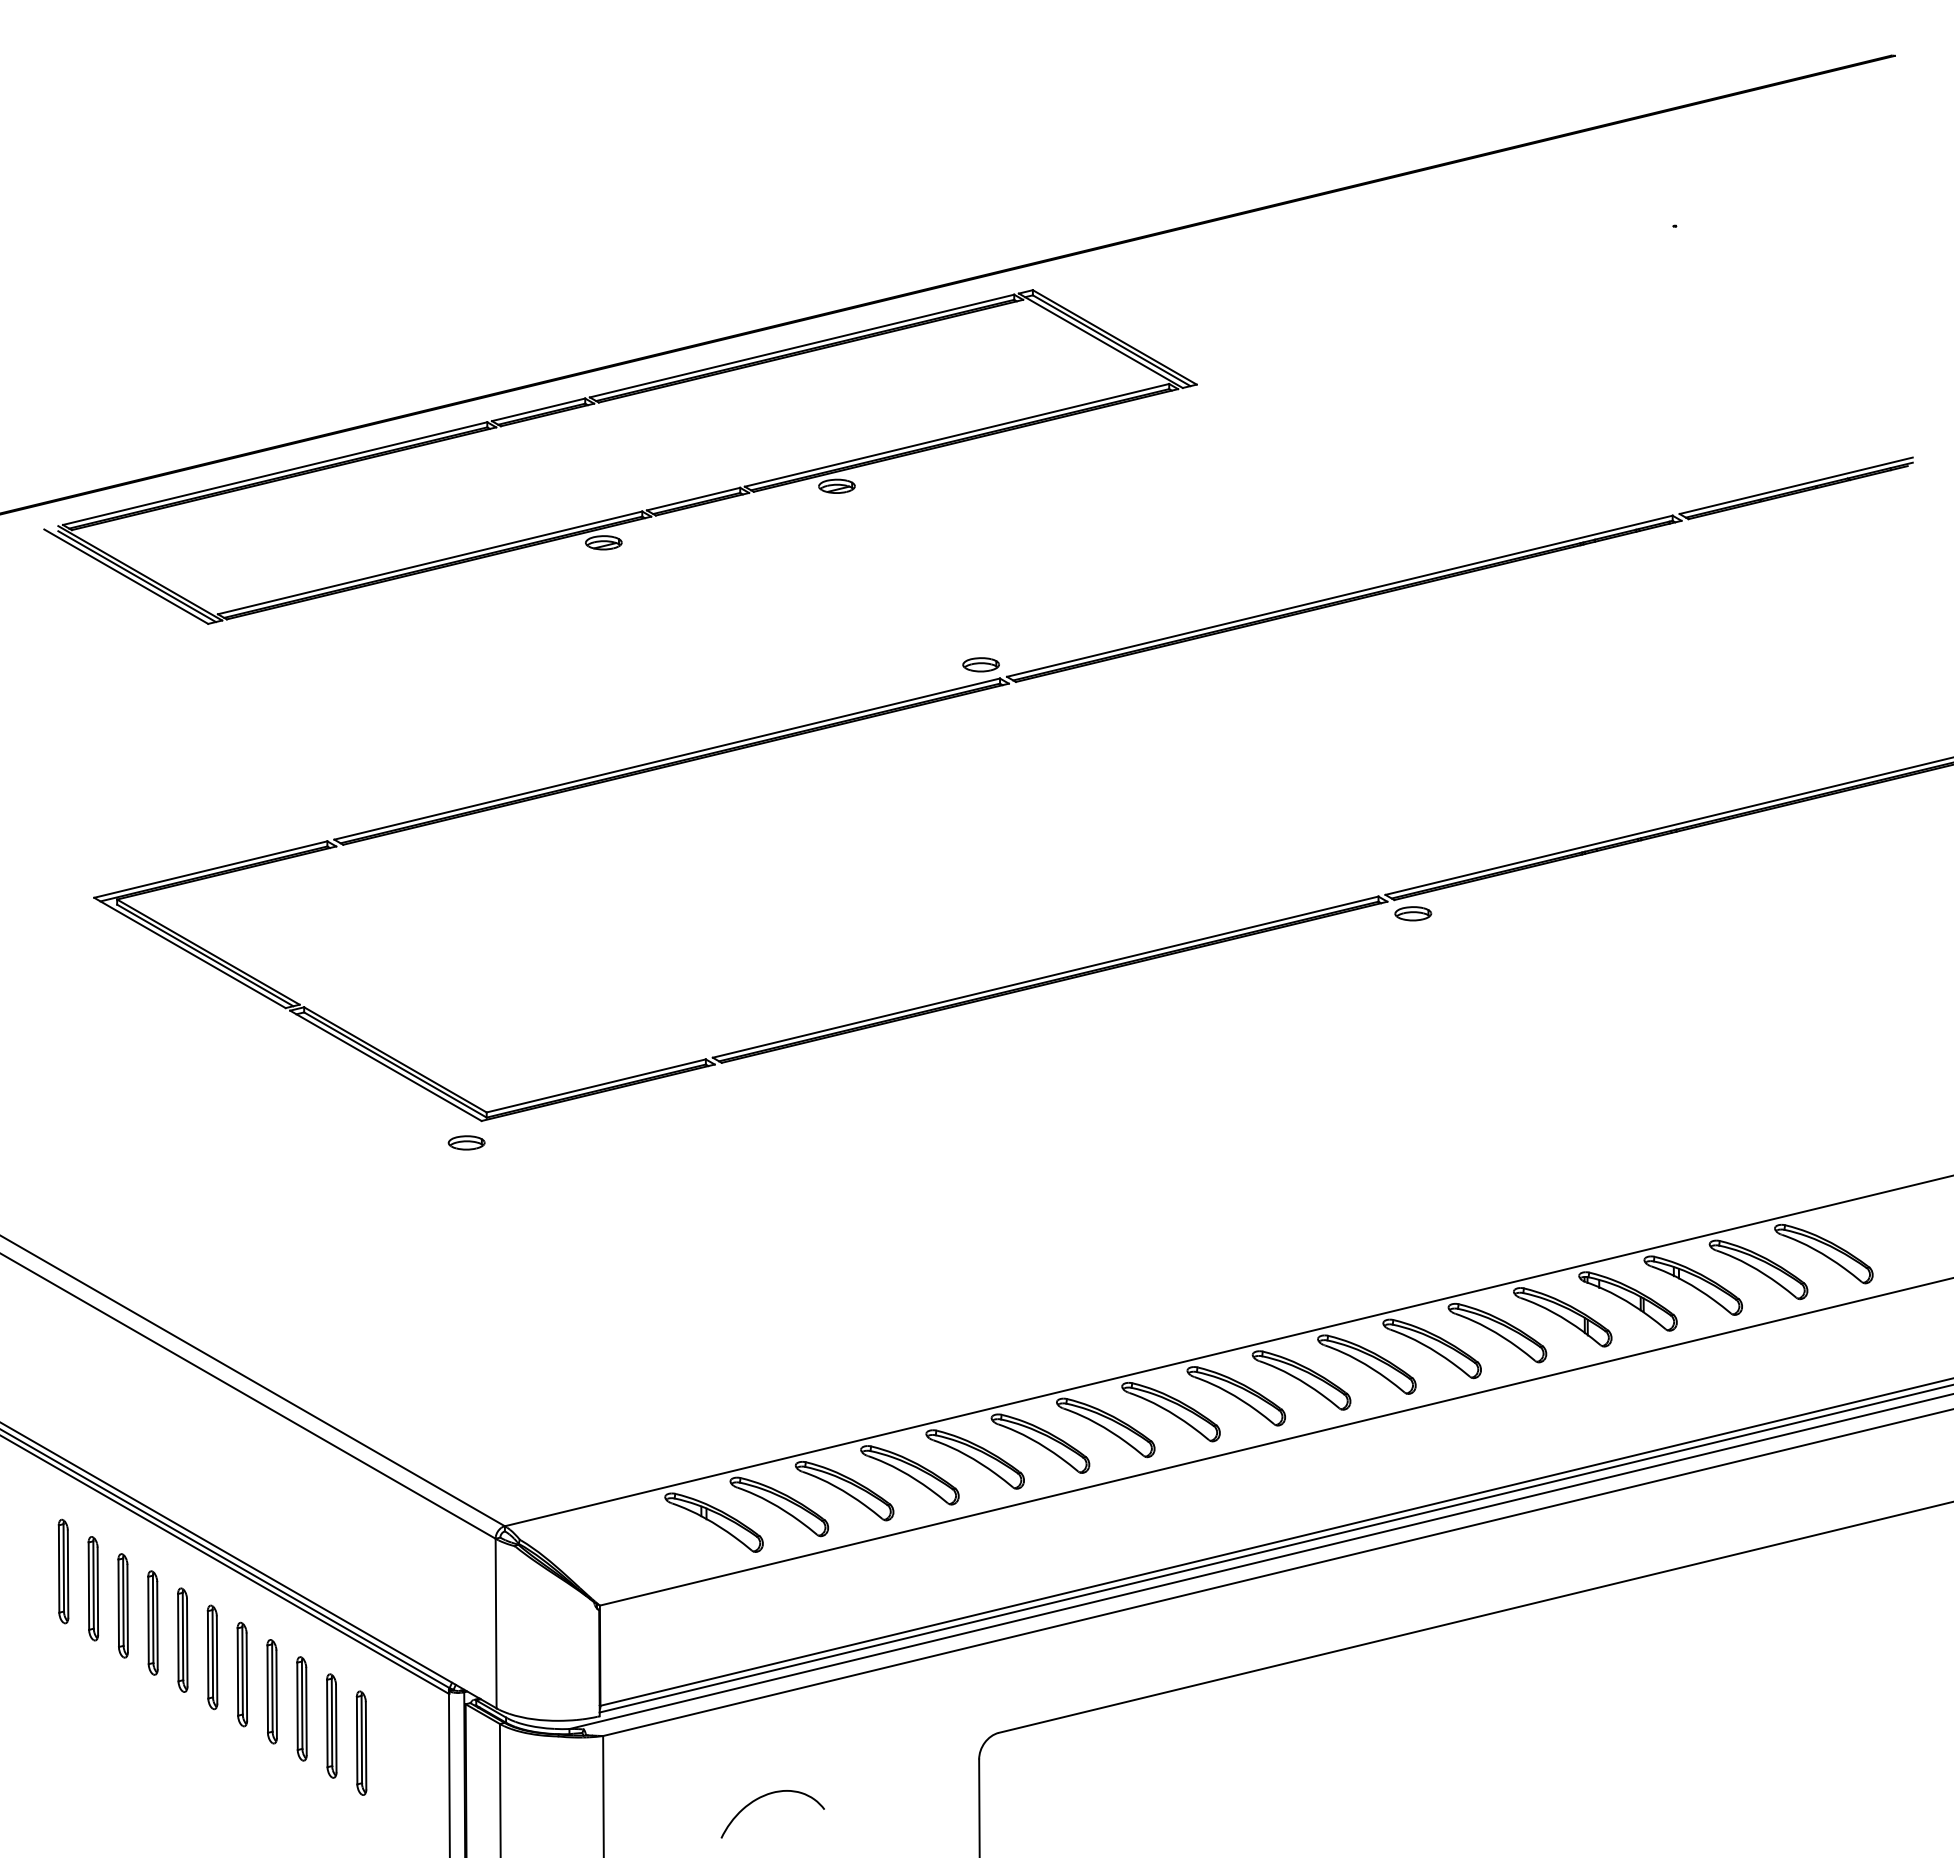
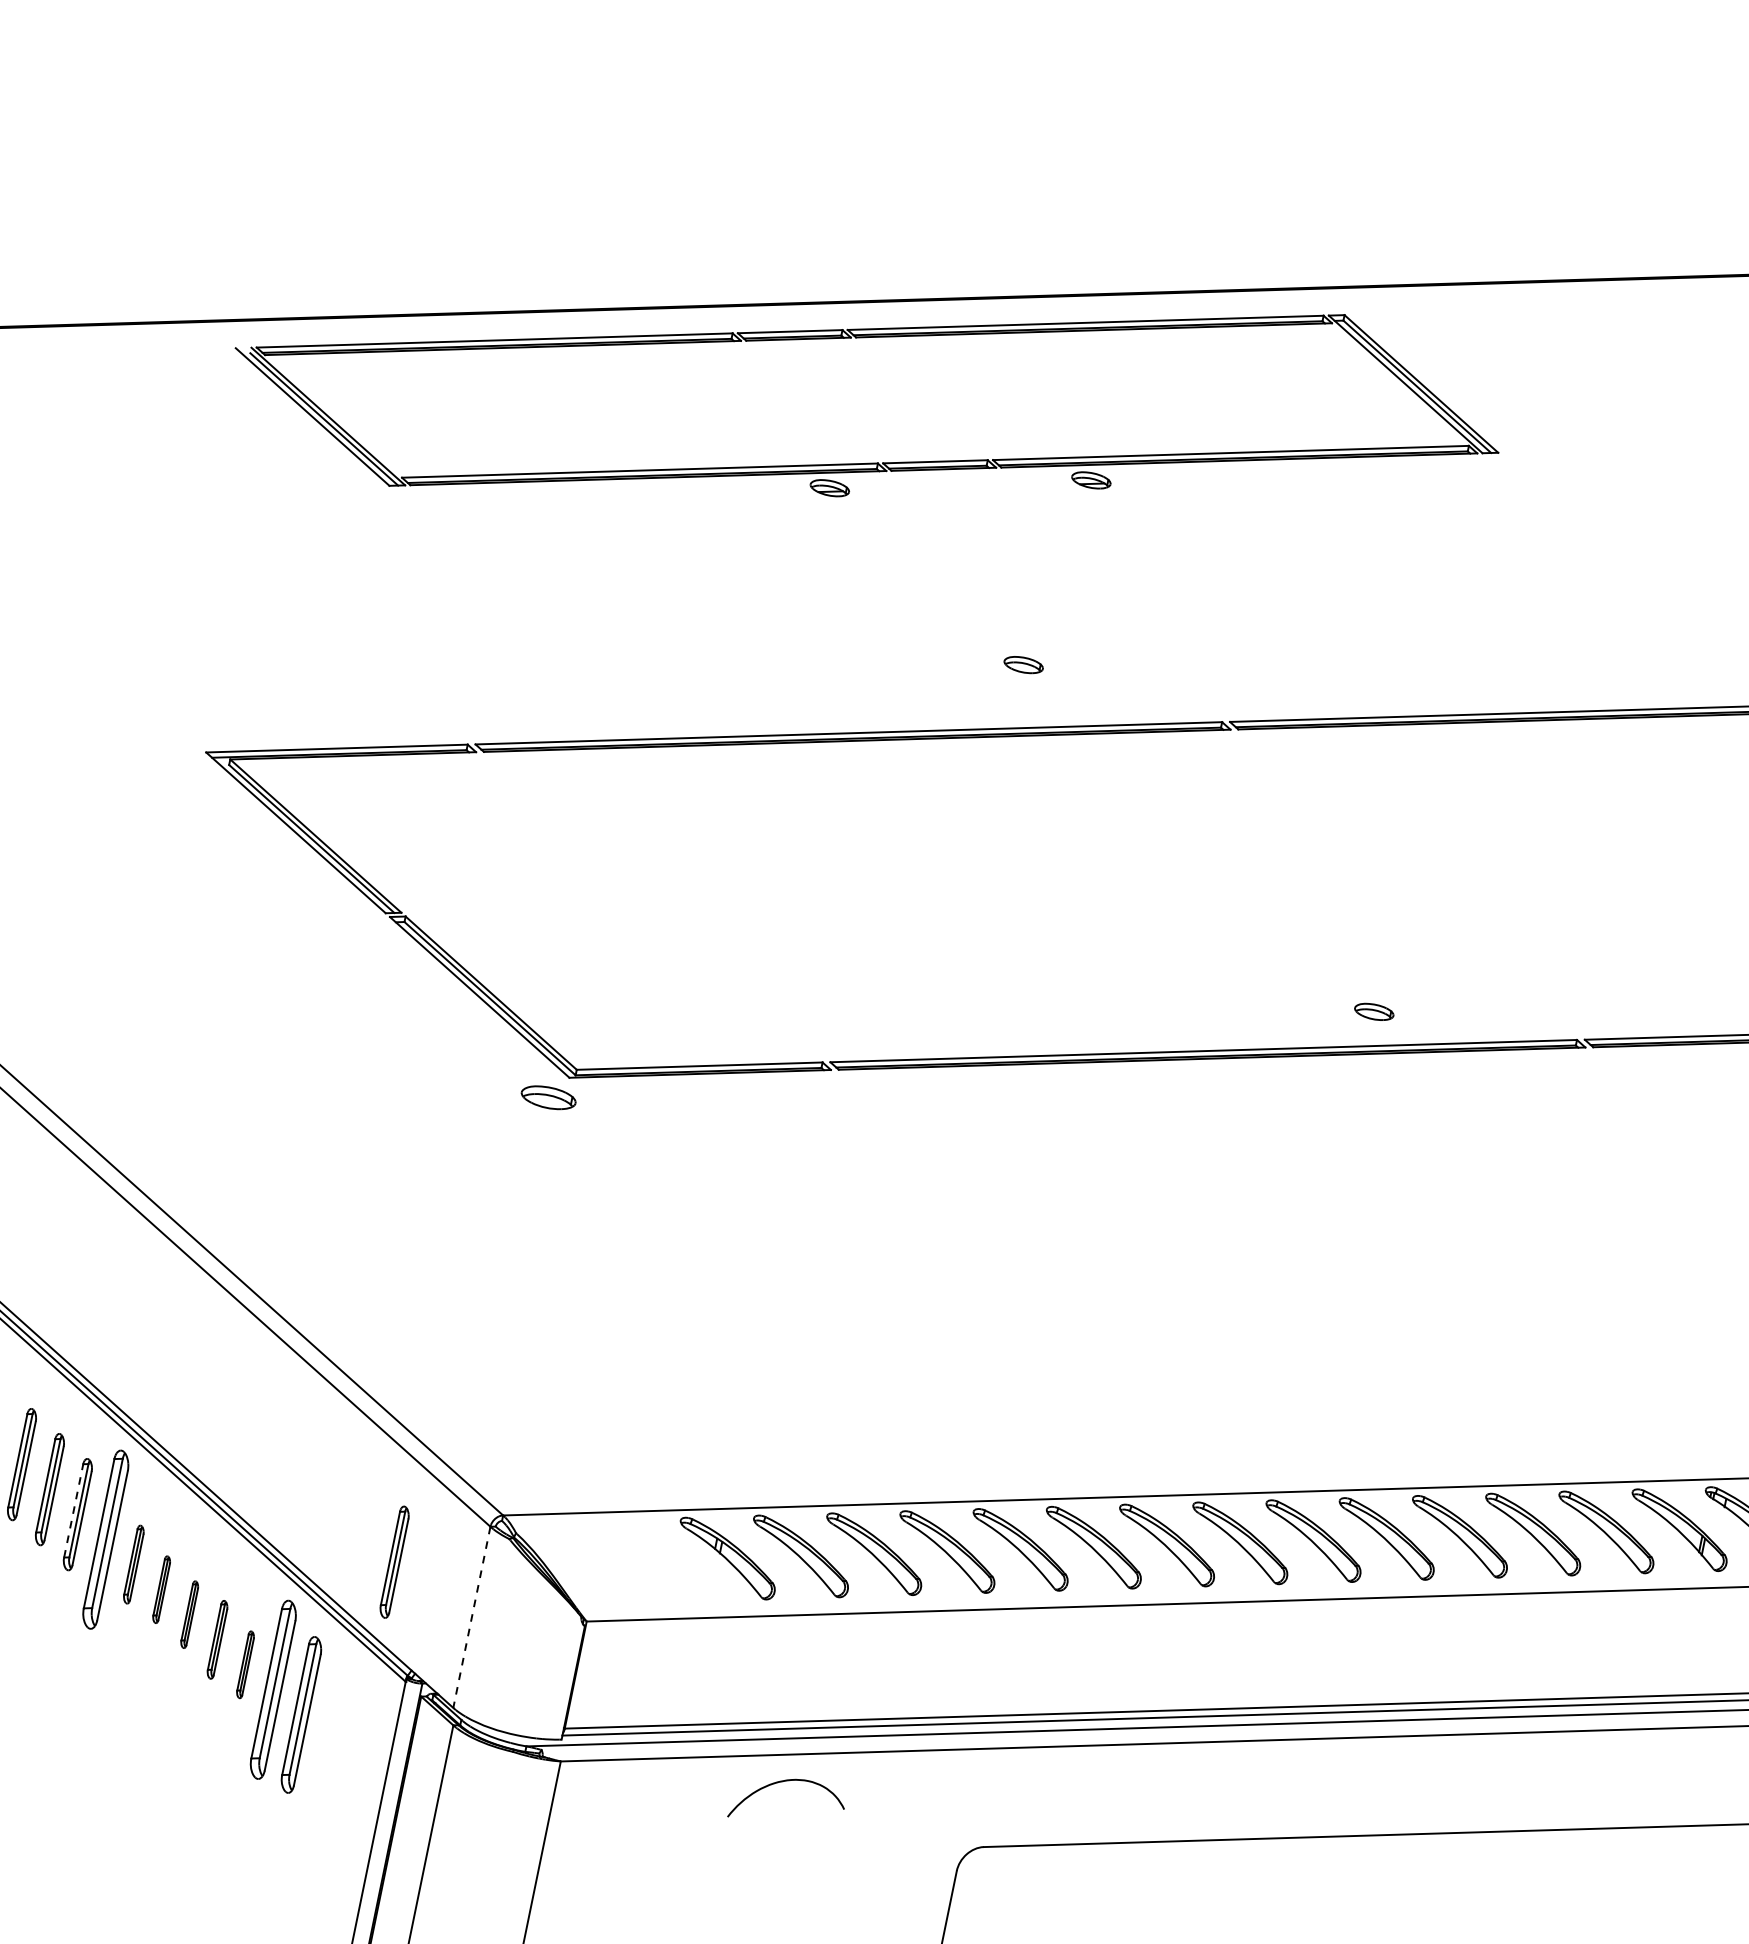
part: (980, 664) -> (1023, 664), moved
part: (1413, 913) -> (1374, 1011), moved
part: (466, 1142) -> (548, 1097), size x1.4
part: (416, 1588) -> (394, 1562), added
line: (118, 1603) -> (73, 1511), solid -> dashed
part: (152, 1622) -> (105, 1538), size x1.6
line: (496, 1623) -> (472, 1617), solid -> dashed
part: (182, 1639) -> (133, 1563), size x0.7
part: (212, 1657) -> (161, 1589), size x0.6
part: (242, 1674) -> (189, 1614), size x0.6
part: (271, 1691) -> (216, 1639), size x0.7
part: (301, 1708) -> (245, 1664), size x0.6
part: (331, 1725) -> (273, 1689), size x1.6
part: (361, 1742) -> (301, 1714), size x1.4
curve: (765, 1796) -> (784, 1782), moved

